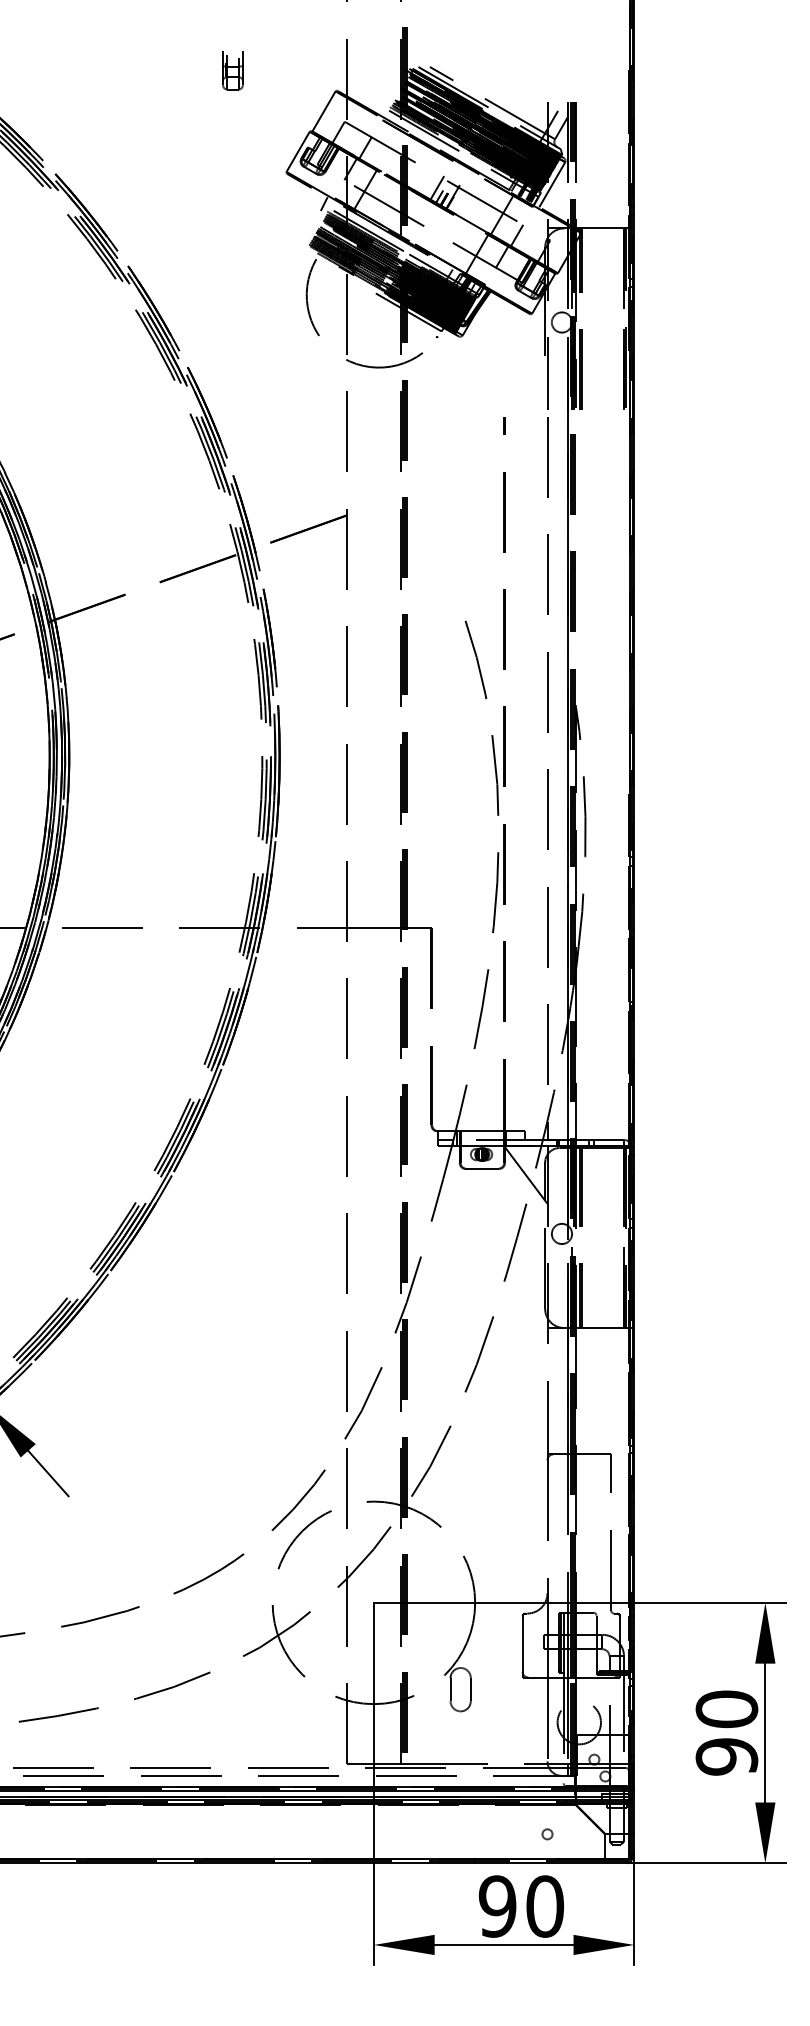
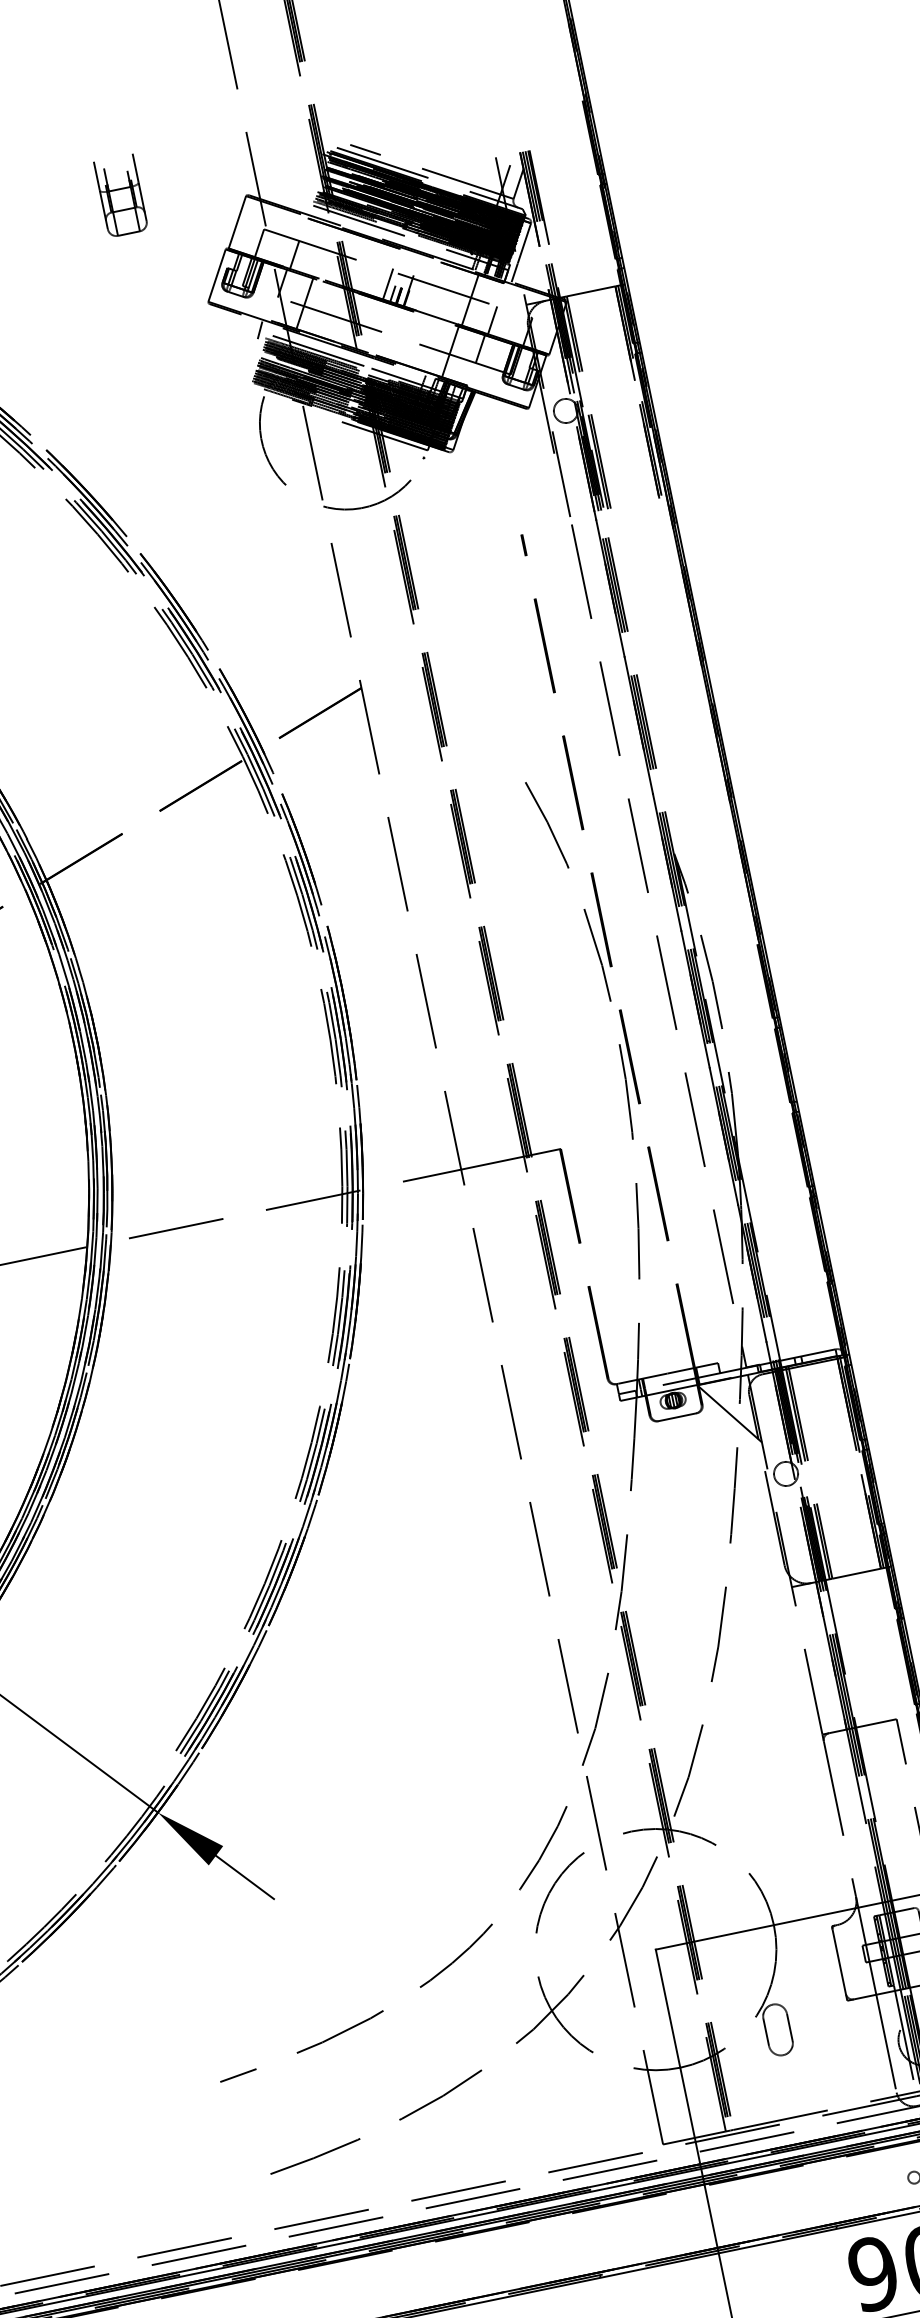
part: (232, 70) -> (120, 196), size x1.67

